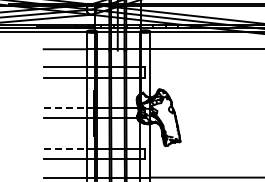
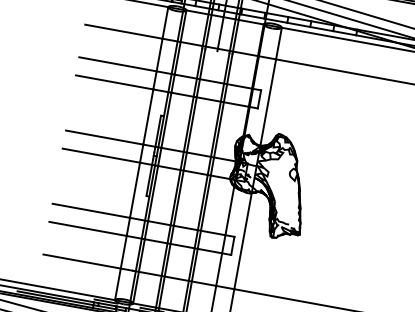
line: (65, 108) -> (104, 137), dashed -> solid
line: (65, 149) -> (91, 211), dashed -> solid

